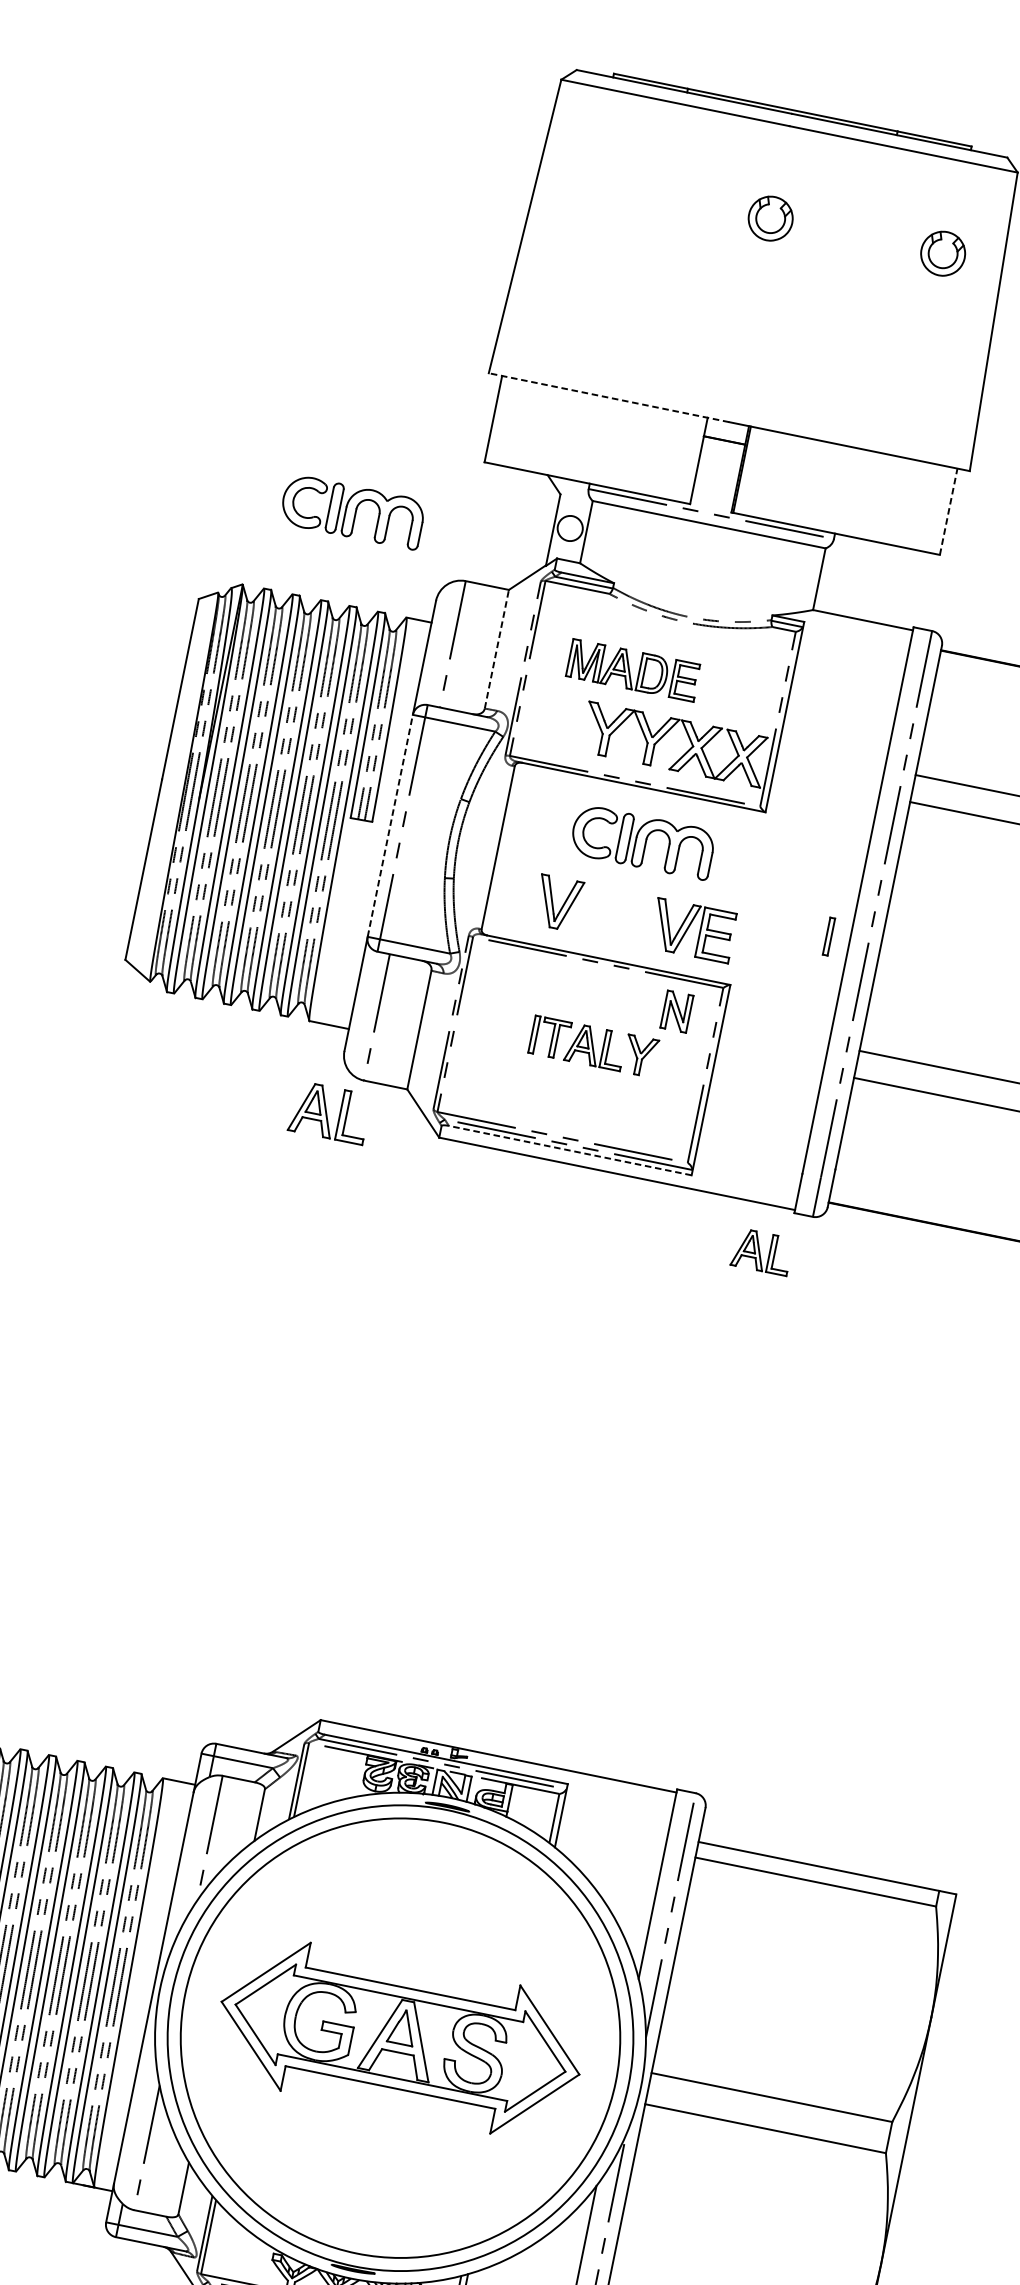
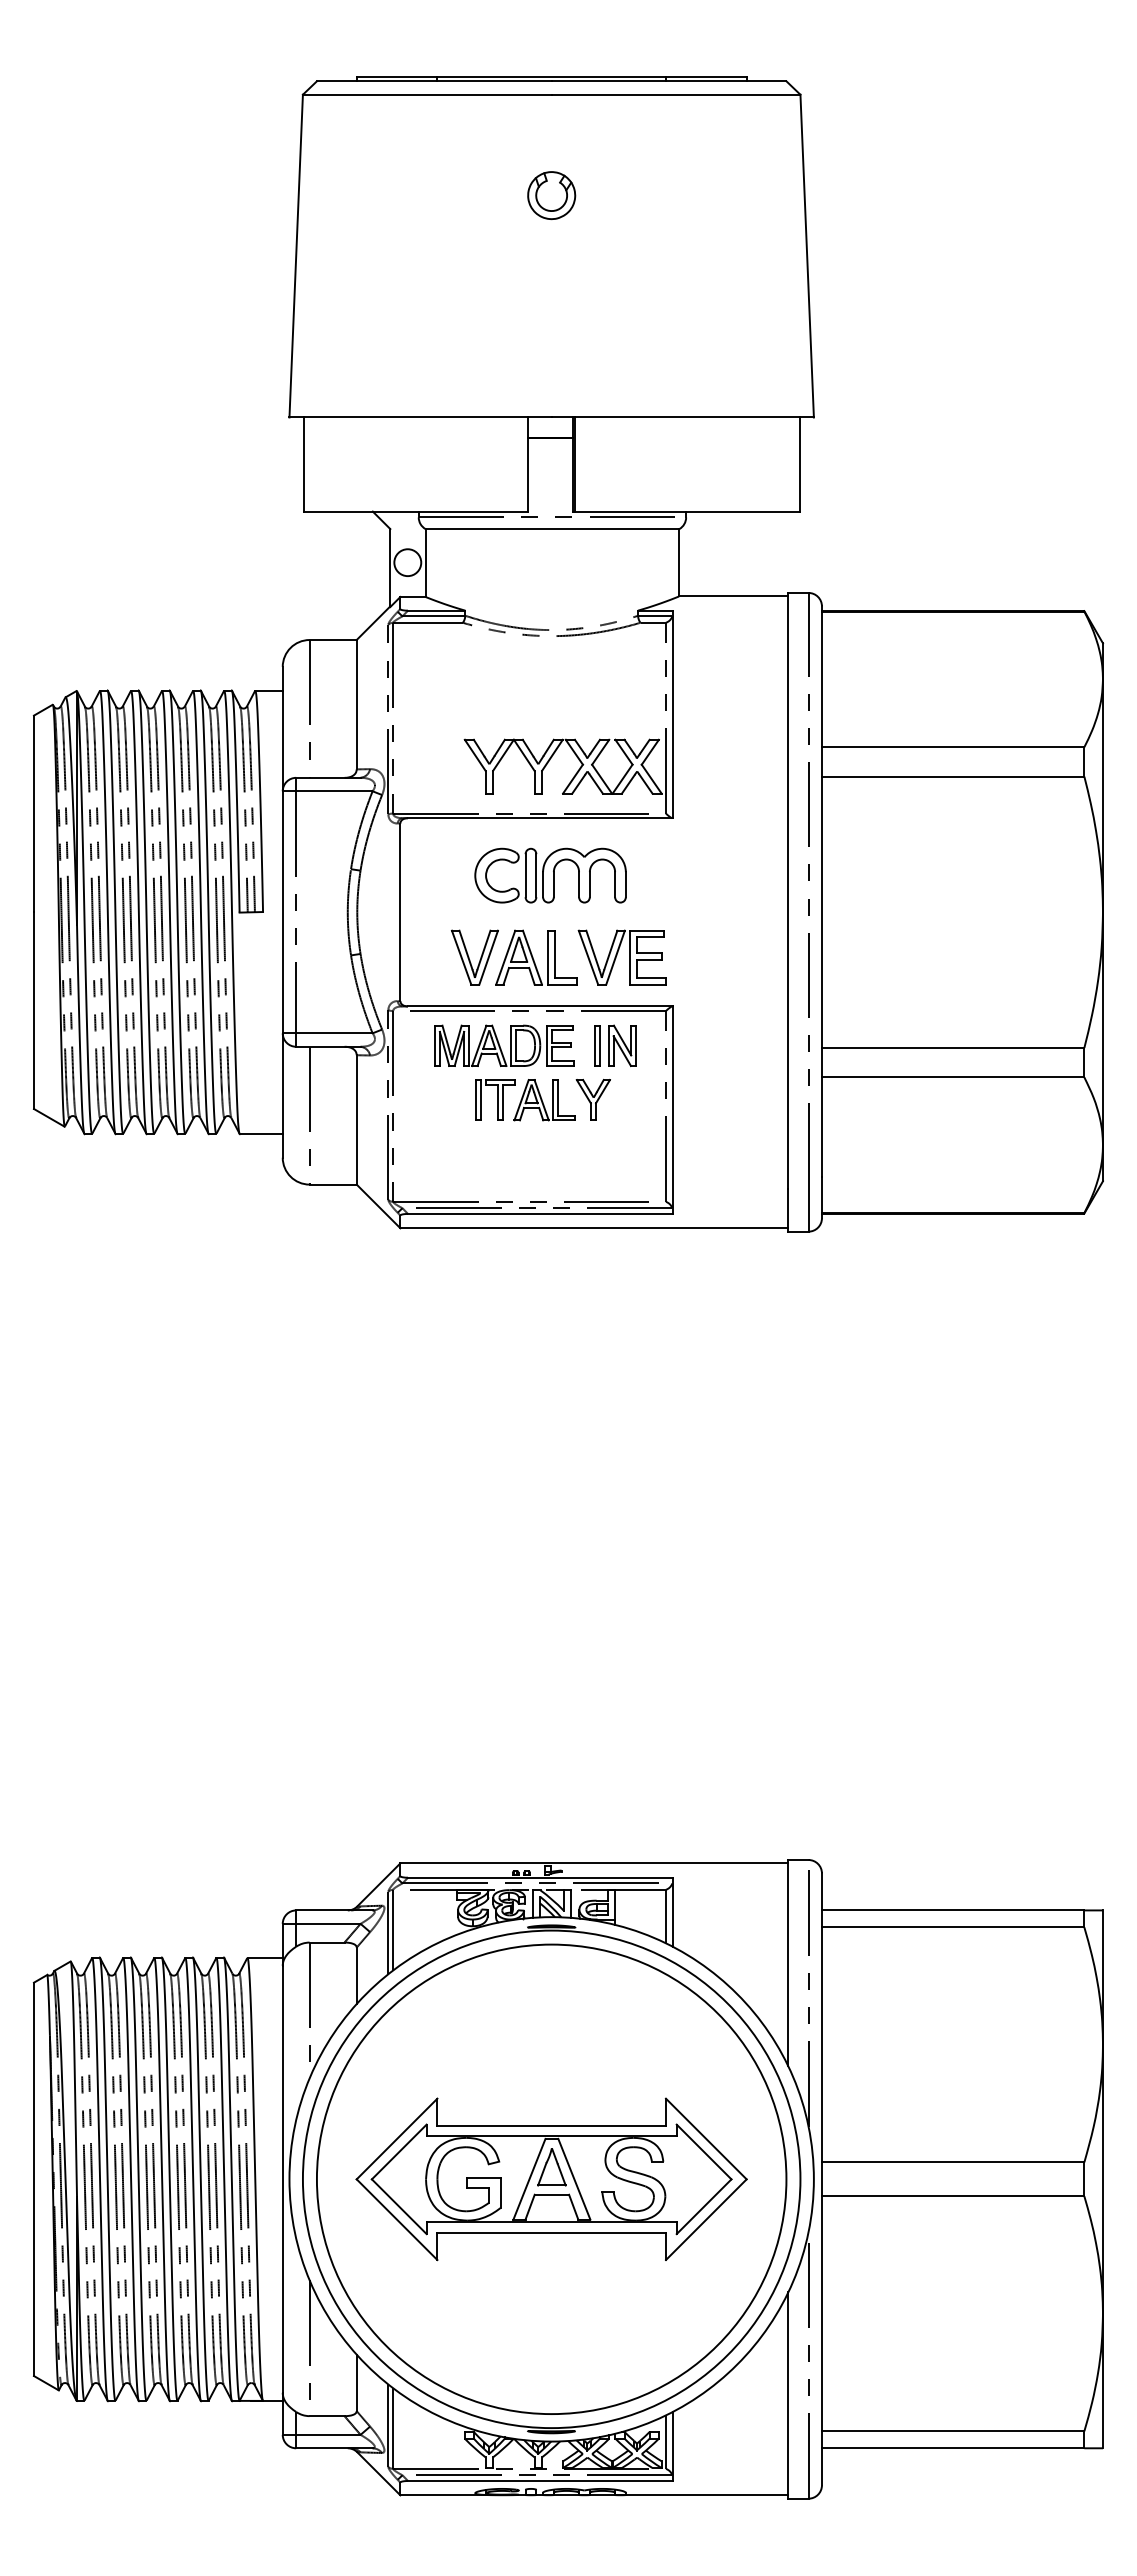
part: (942, 253) -> (739, 195), removed
line: (608, 397) -> (420, 417), dashed -> solid
part: (352, 511) -> (176, 591), removed
line: (948, 511) -> (800, 464), dashed -> solid
line: (496, 649) -> (356, 704), dashed -> solid
part: (633, 670) -> (504, 1045), moved
line: (390, 825) -> (282, 911), dashed -> solid
part: (828, 936) -> (597, 1045), moved
part: (329, 1112) -> (536, 957), moved
line: (569, 1150) -> (539, 1213), dashed -> solid
part: (761, 1252) -> (762, 1279), removed

